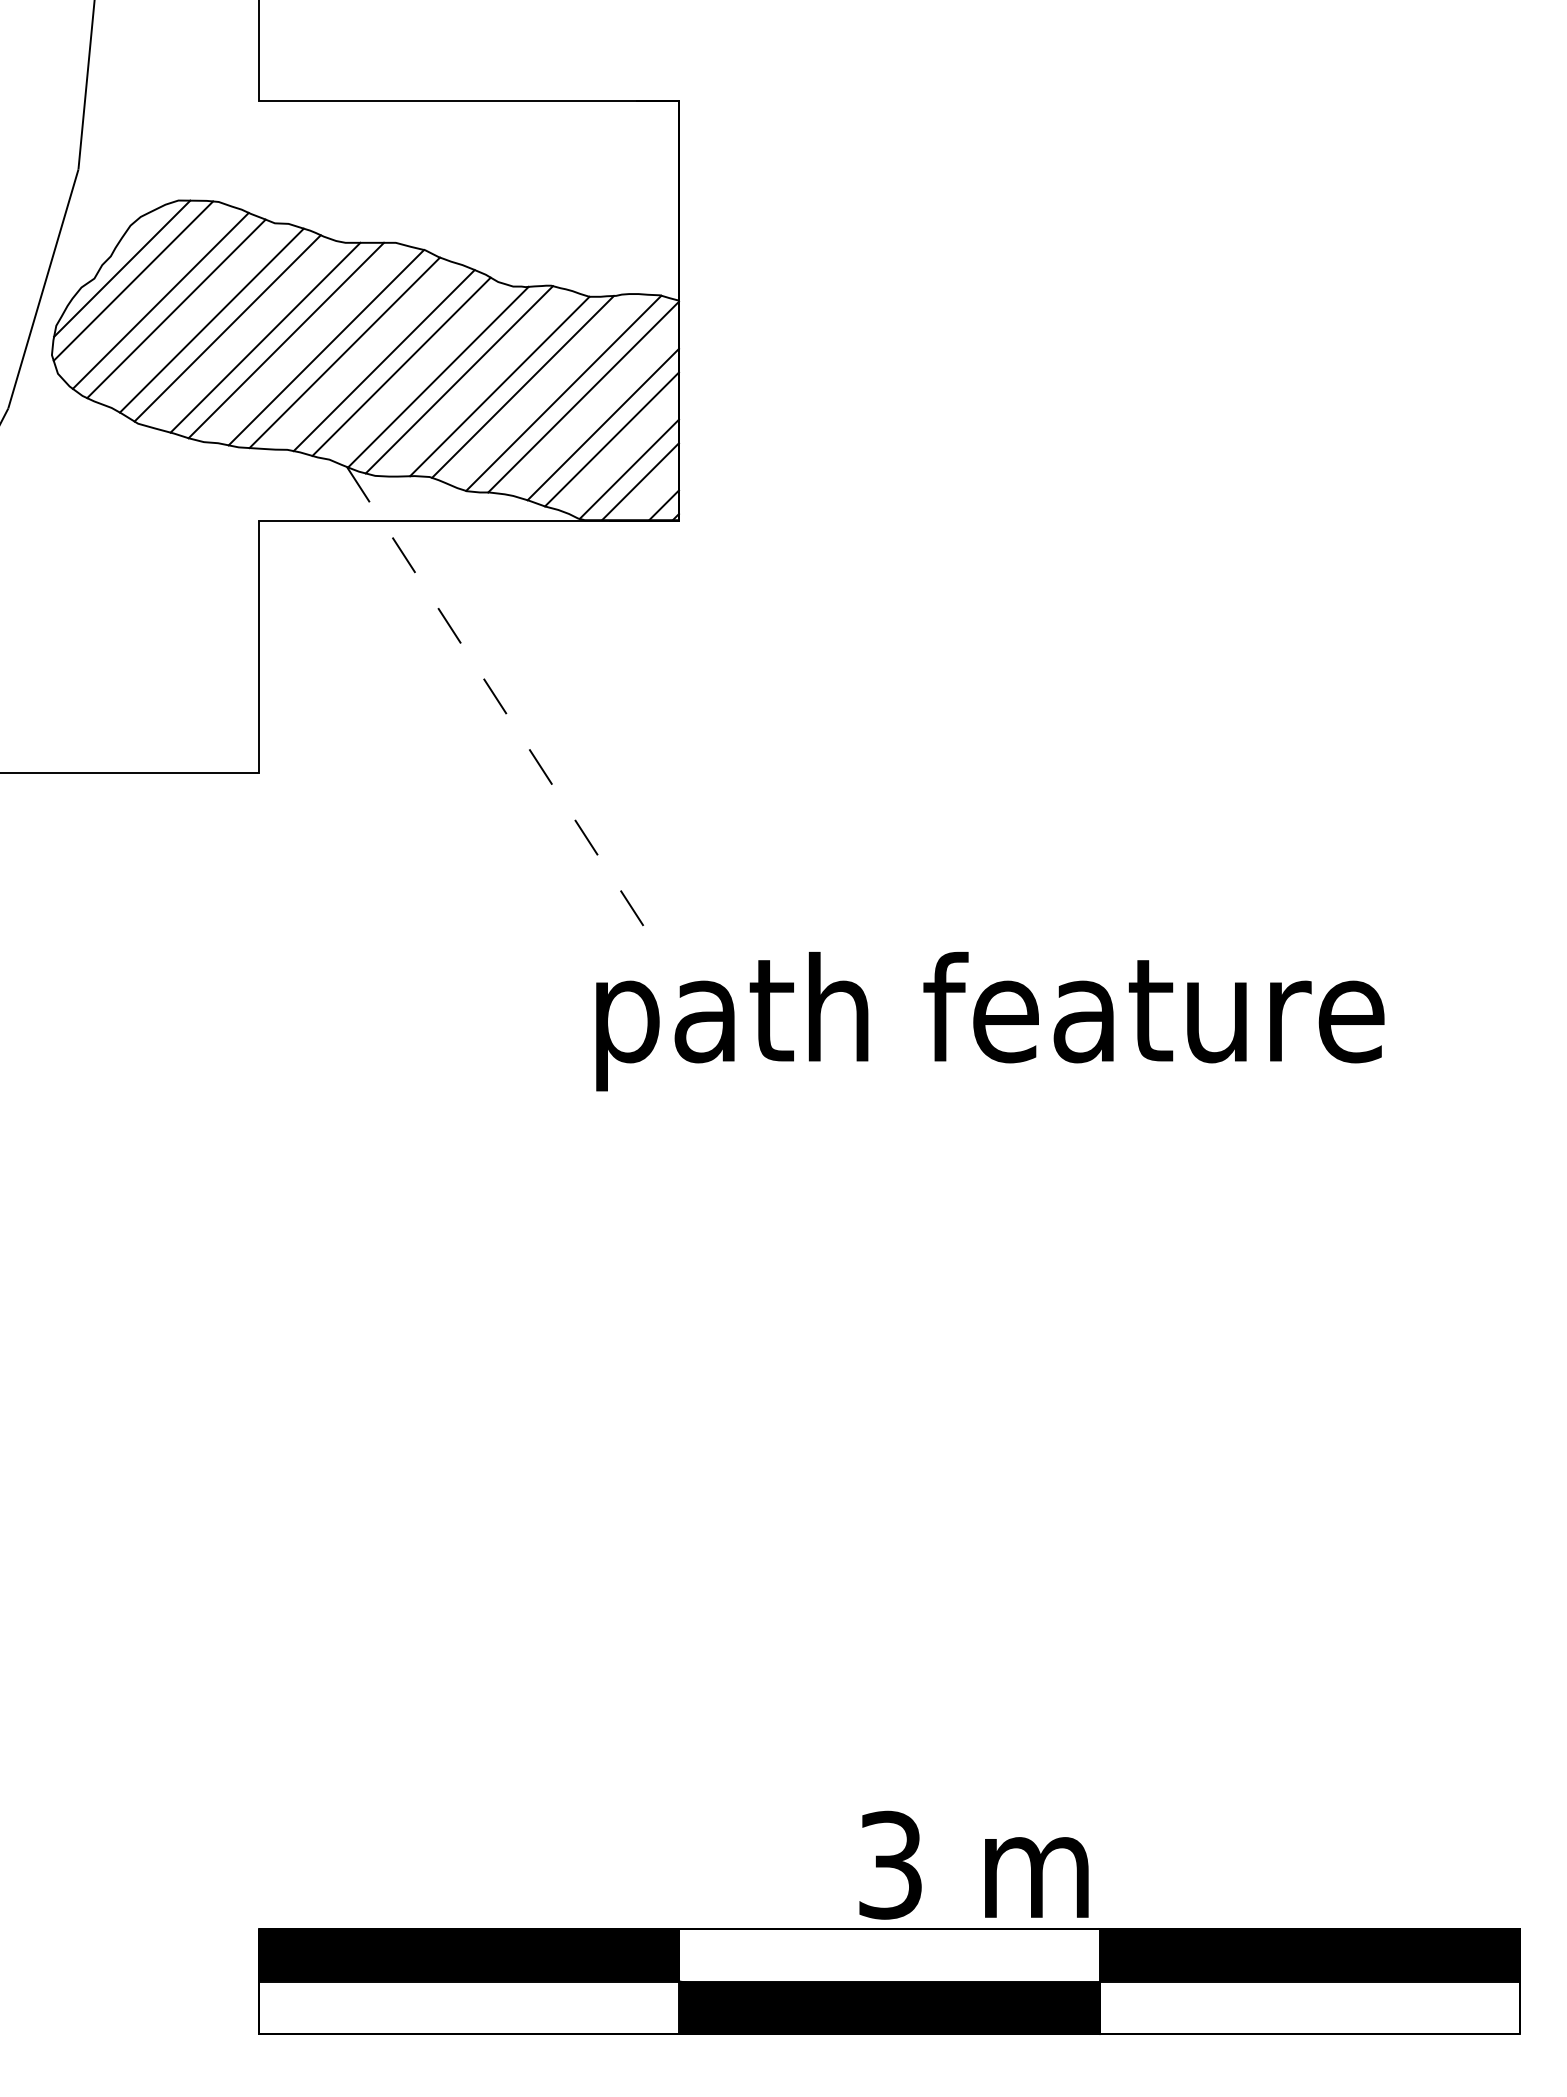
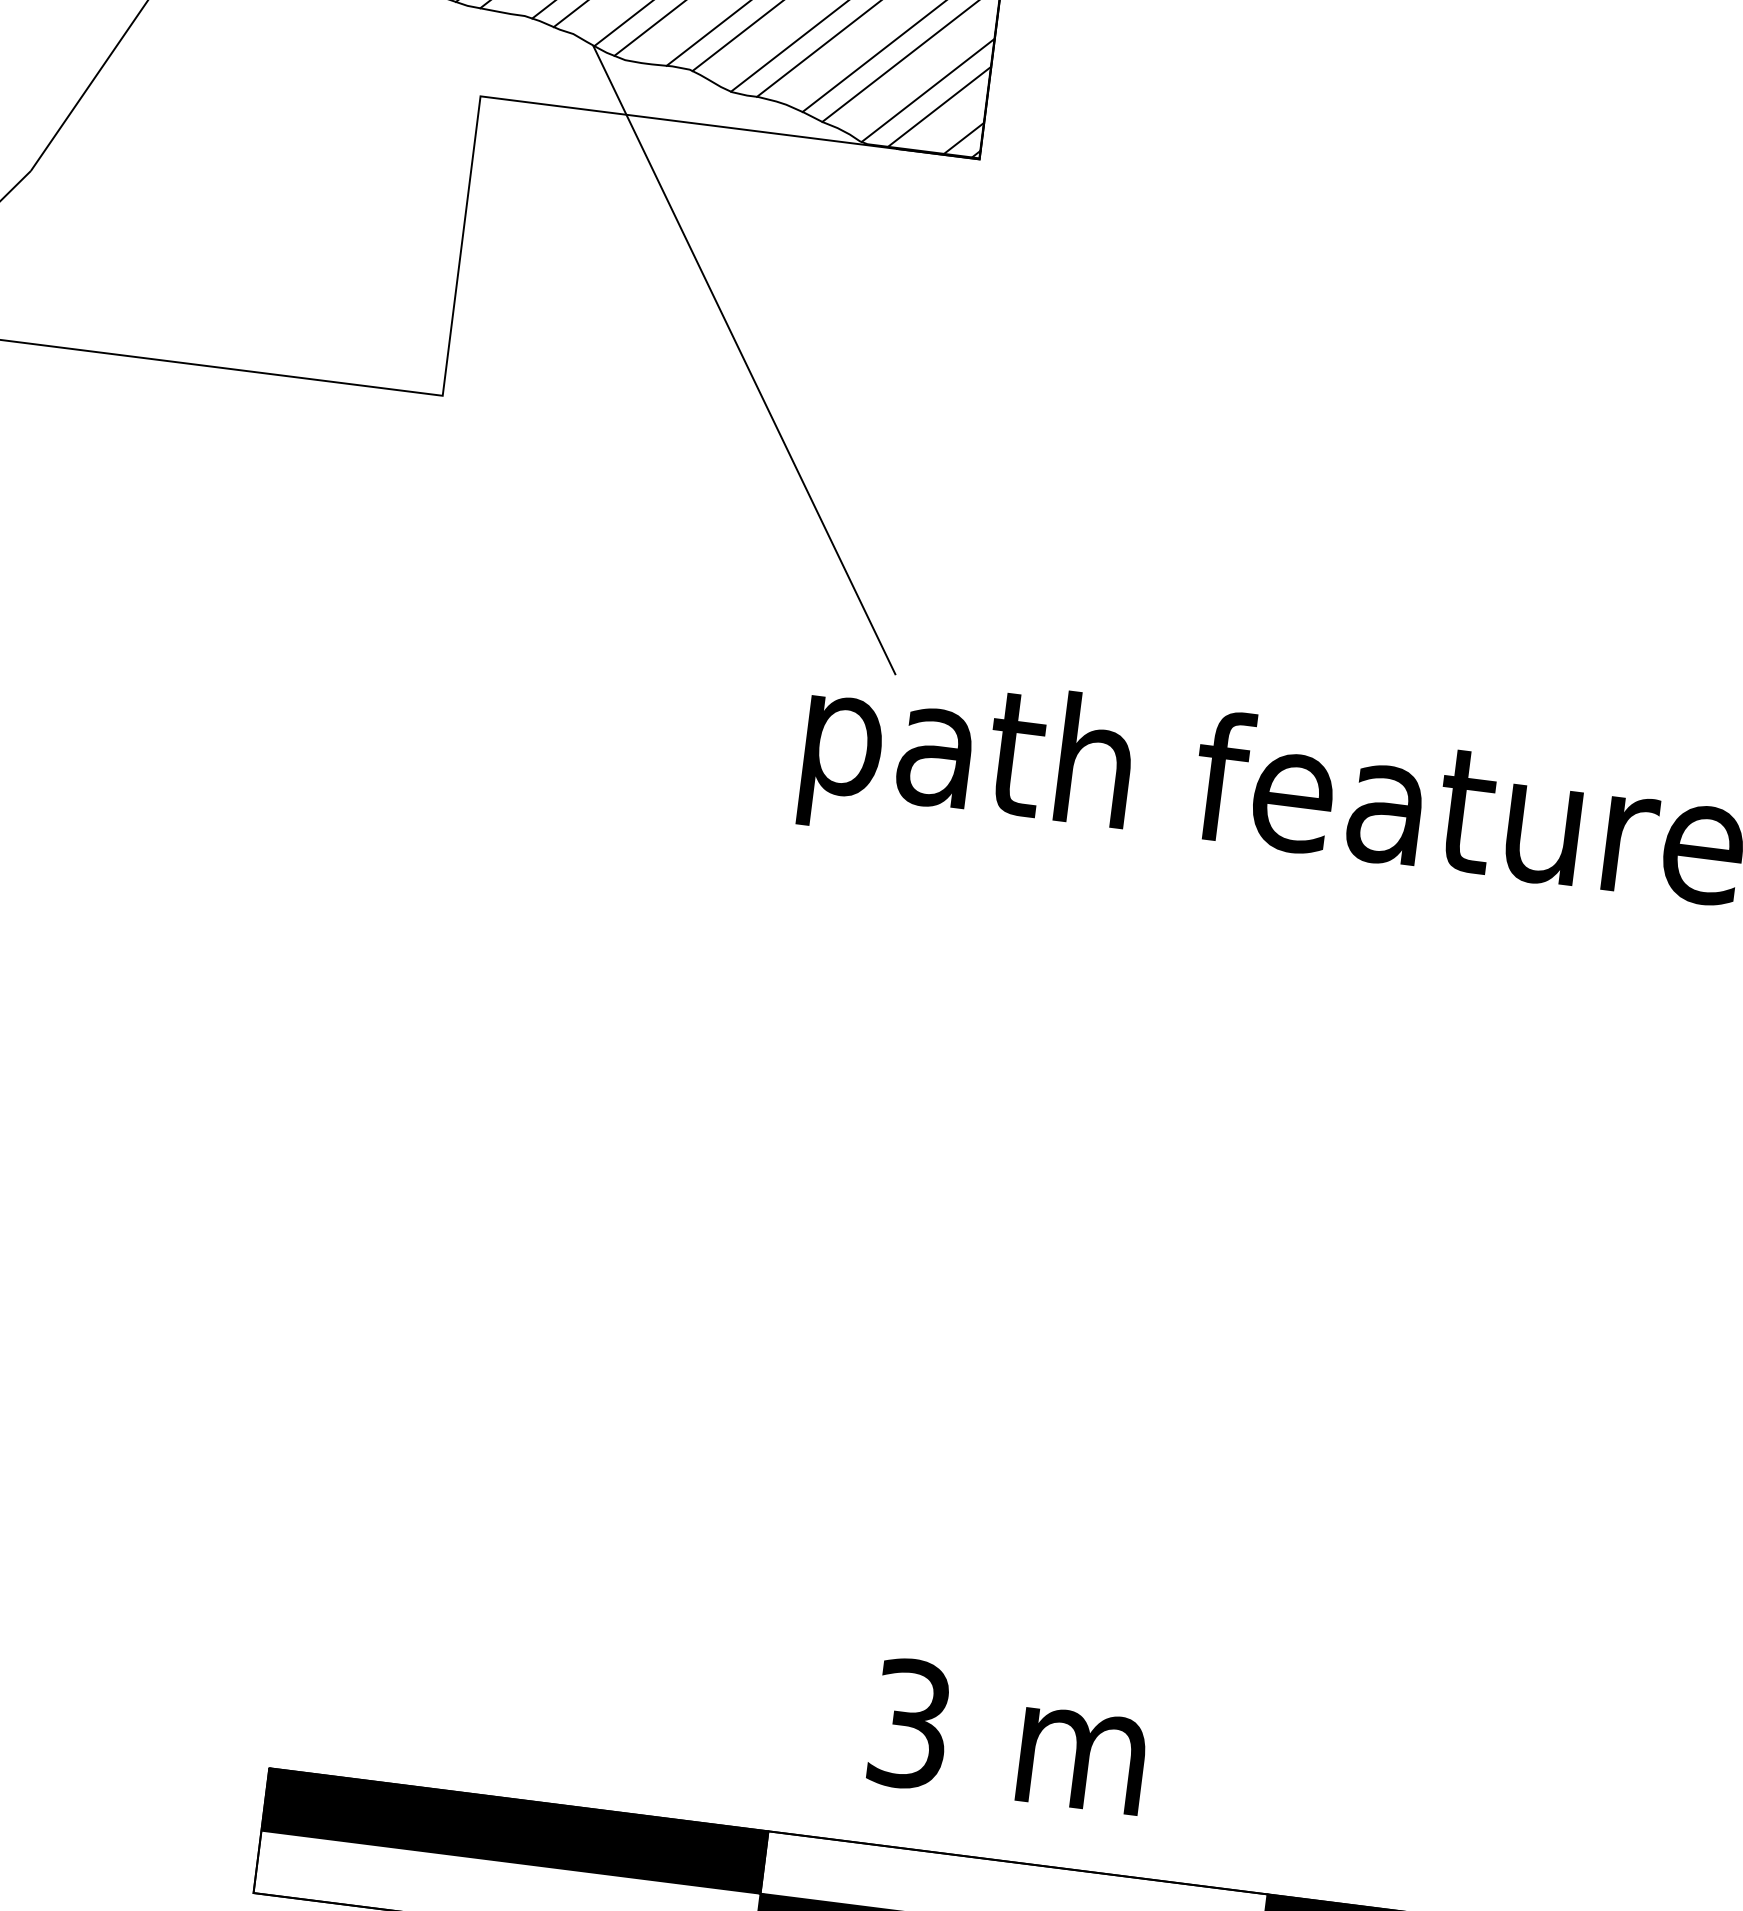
line: (505, 712) -> (744, 360), dashed -> solid
text: (973, 1864) -> (1008, 1735), moved

